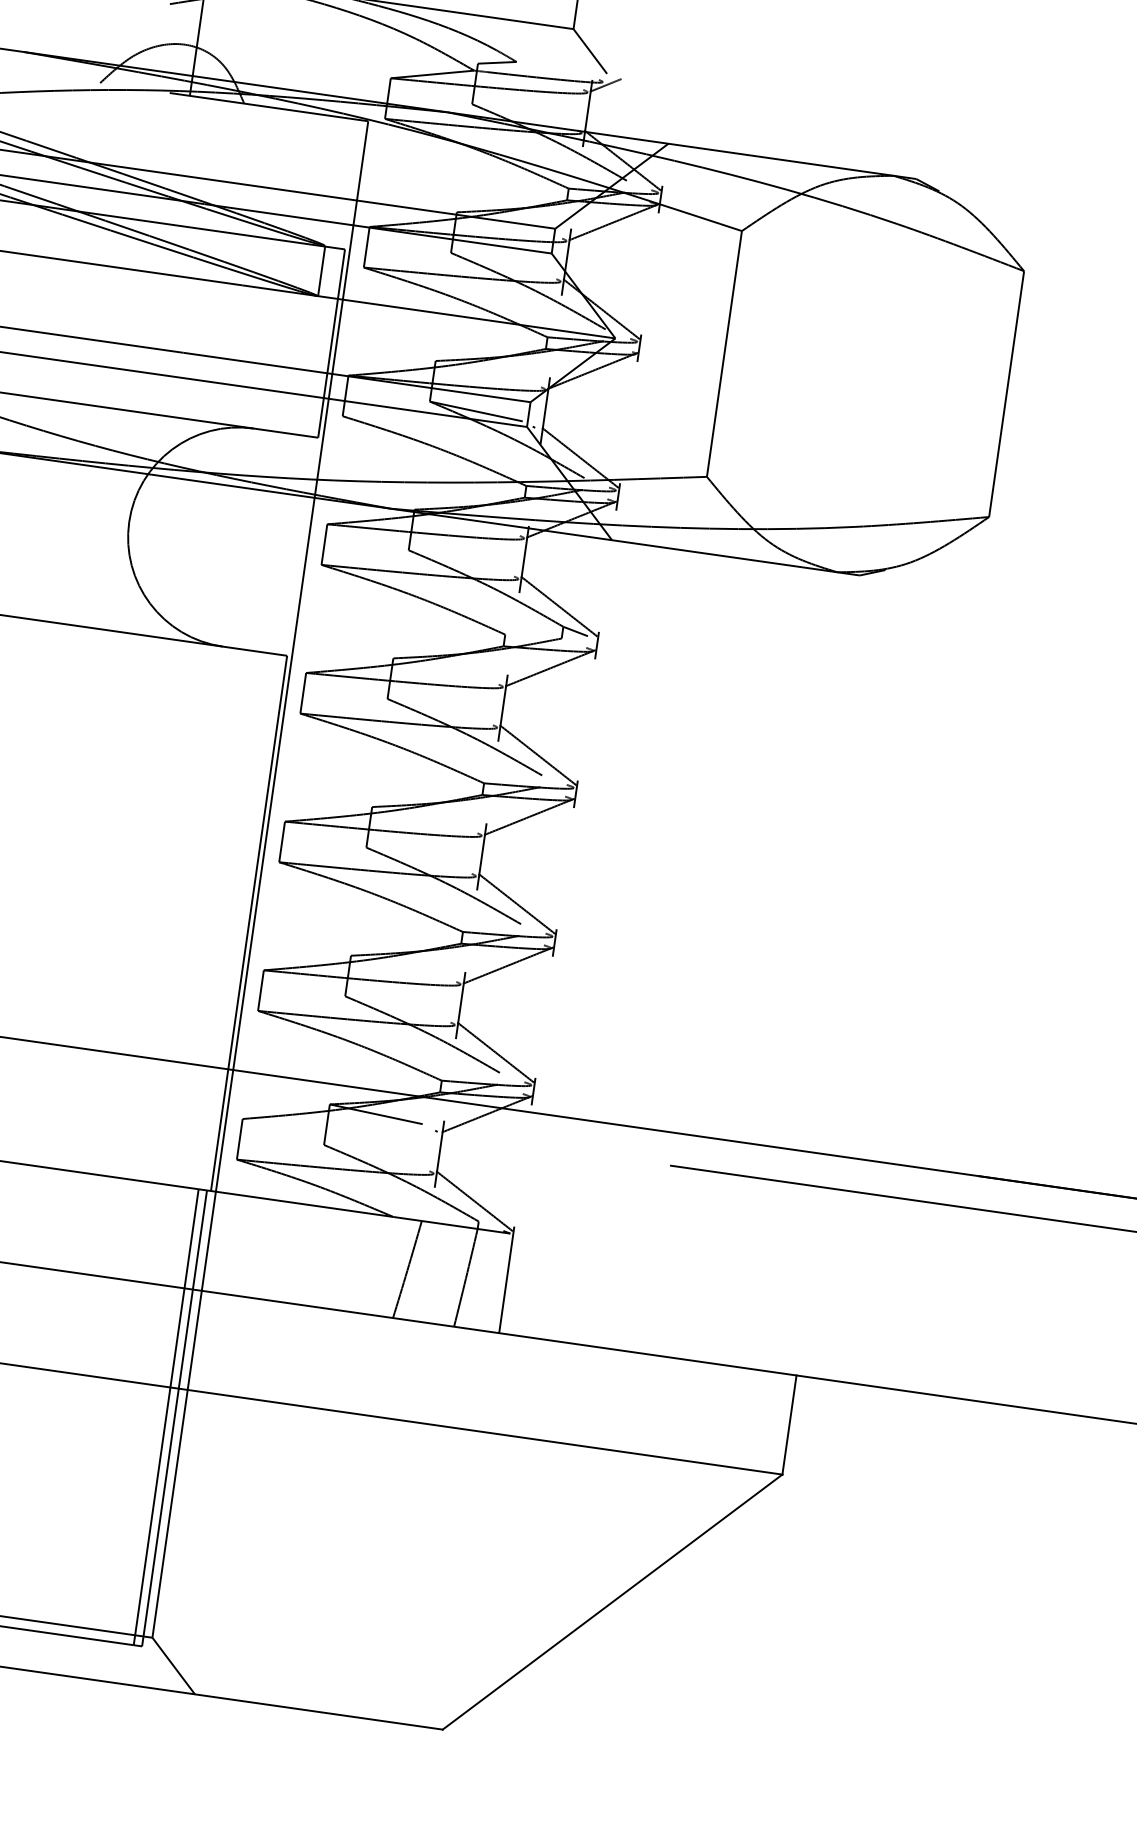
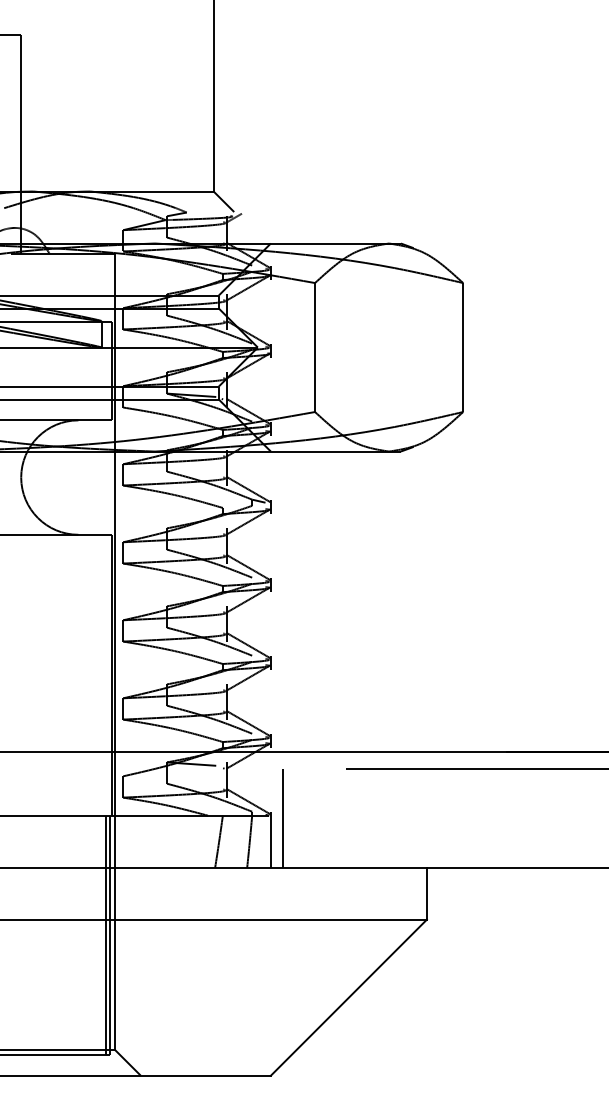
line: (536, 1240) -> (283, 817), added

